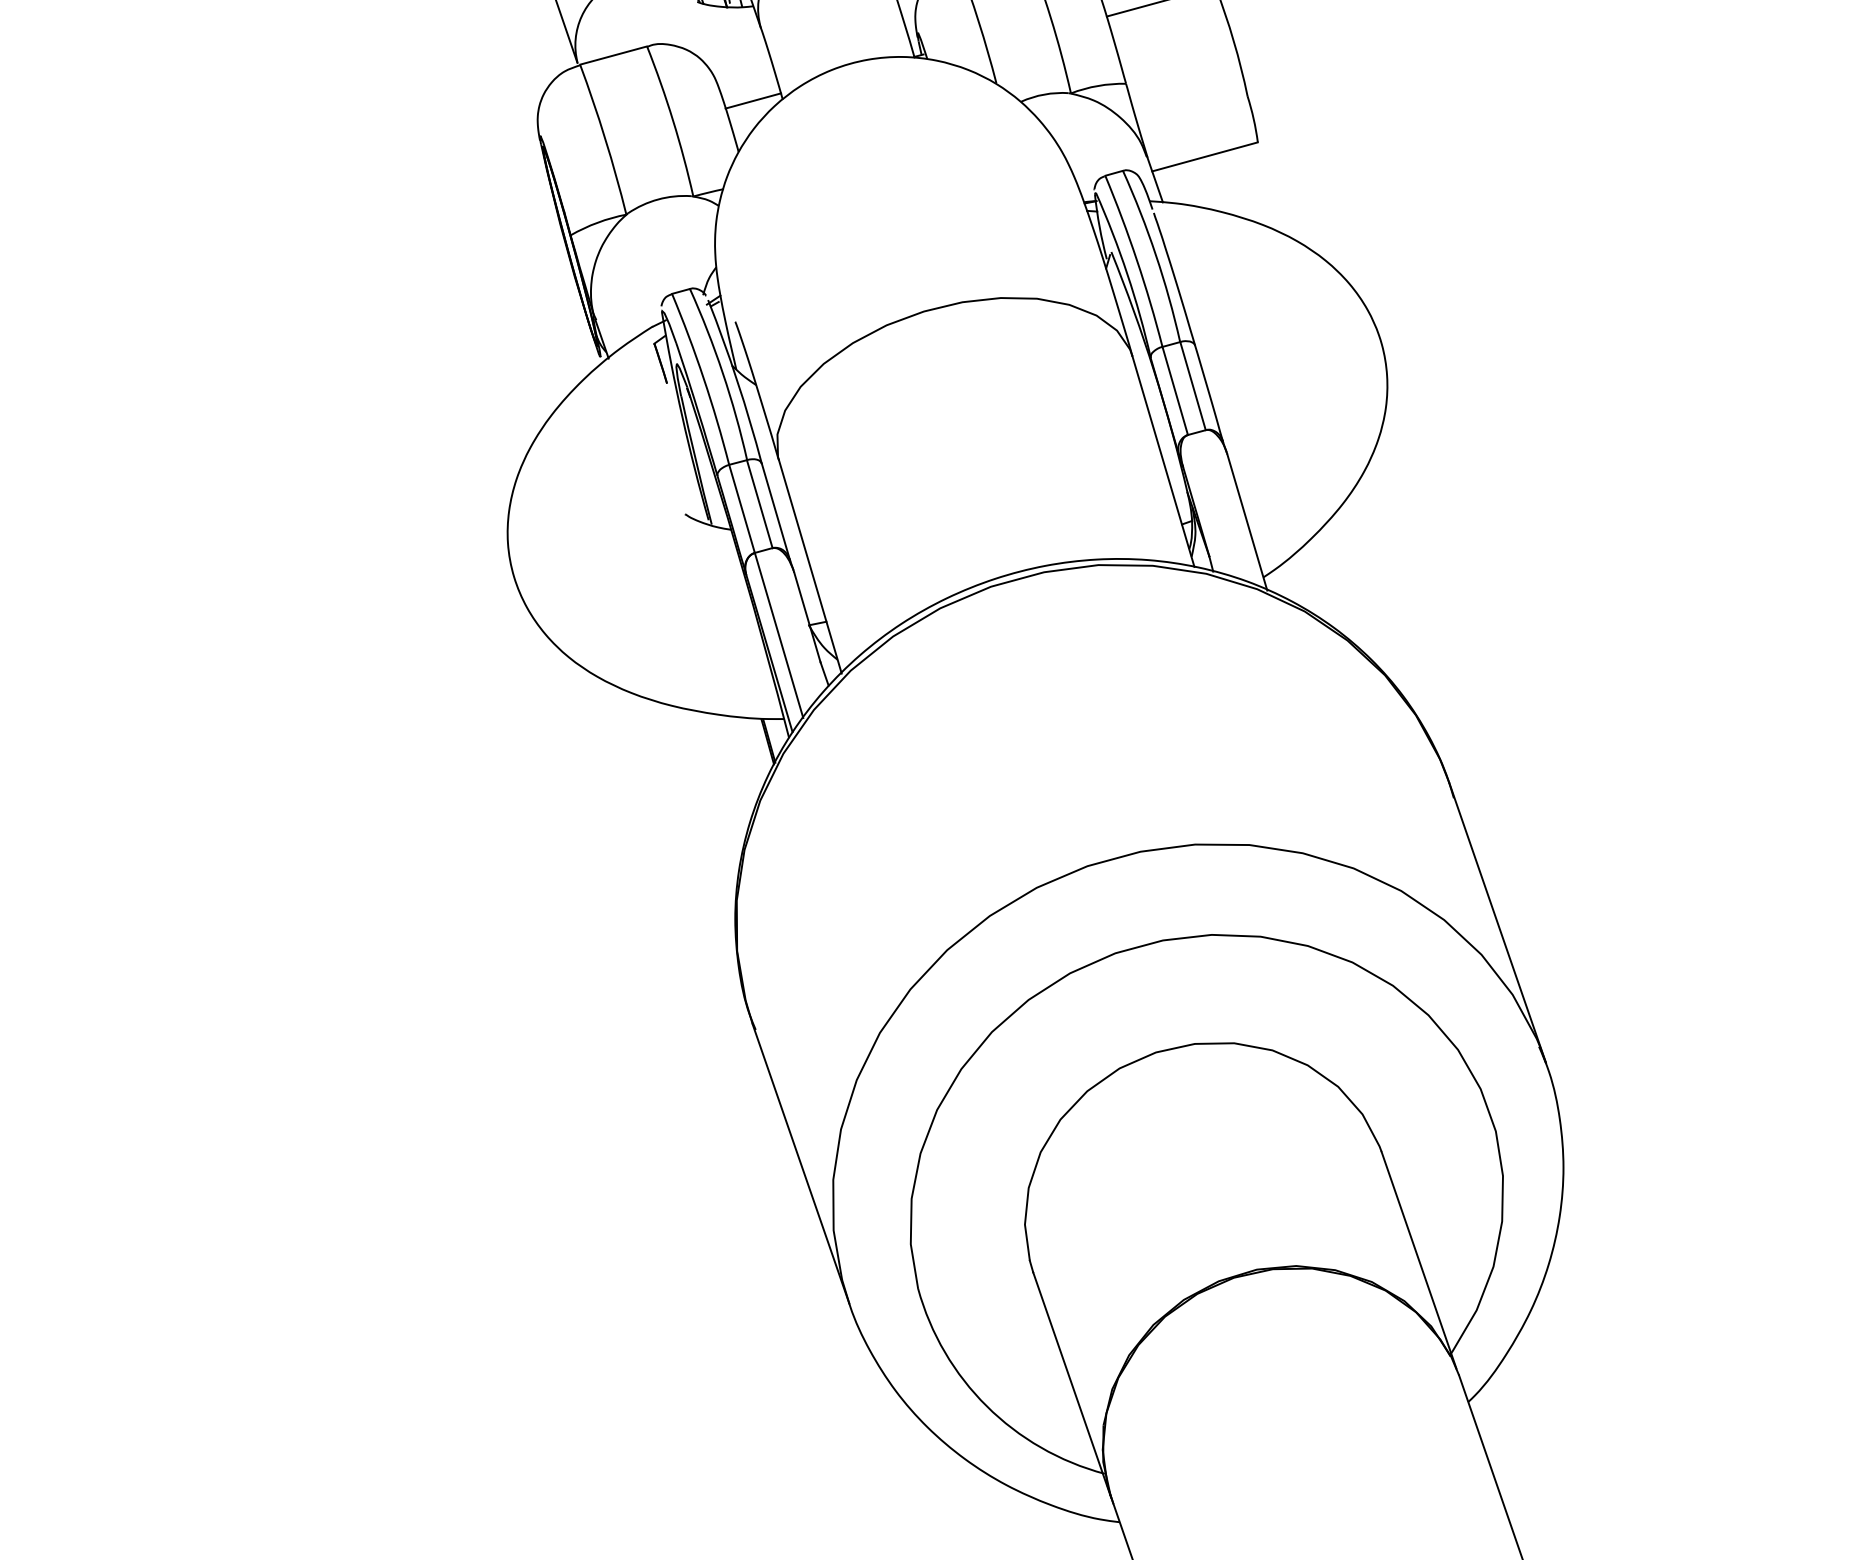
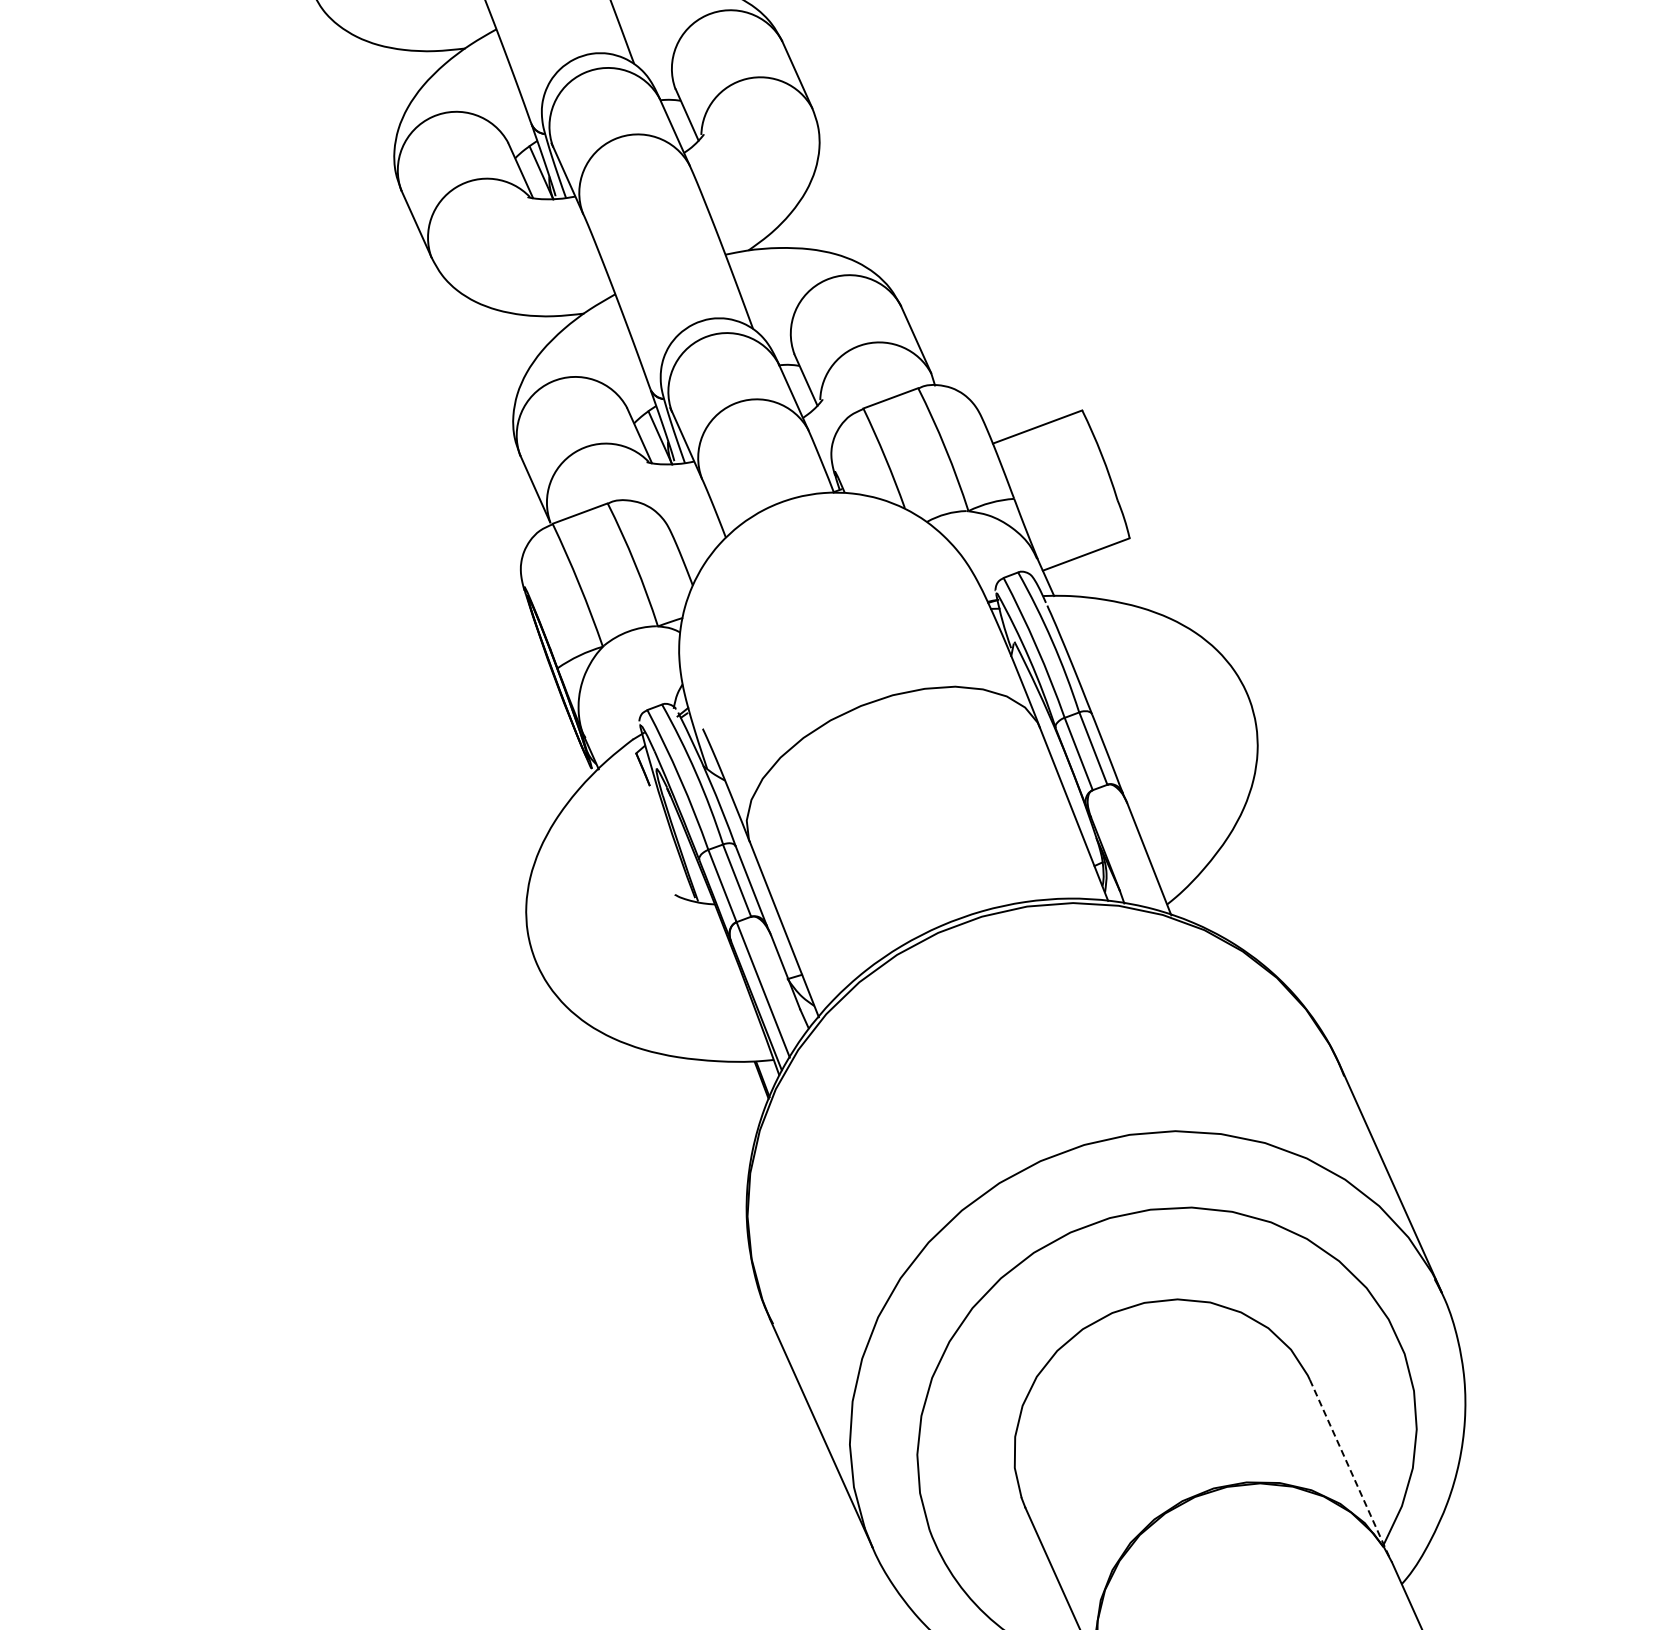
line: (753, 99) -> (701, 540), removed
line: (1418, 1260) -> (1349, 1468), solid -> dashed

